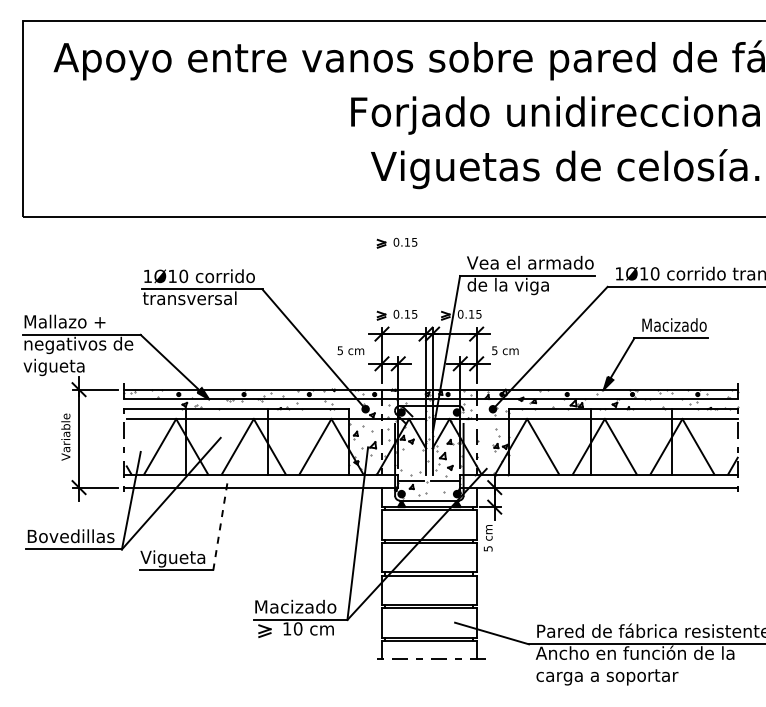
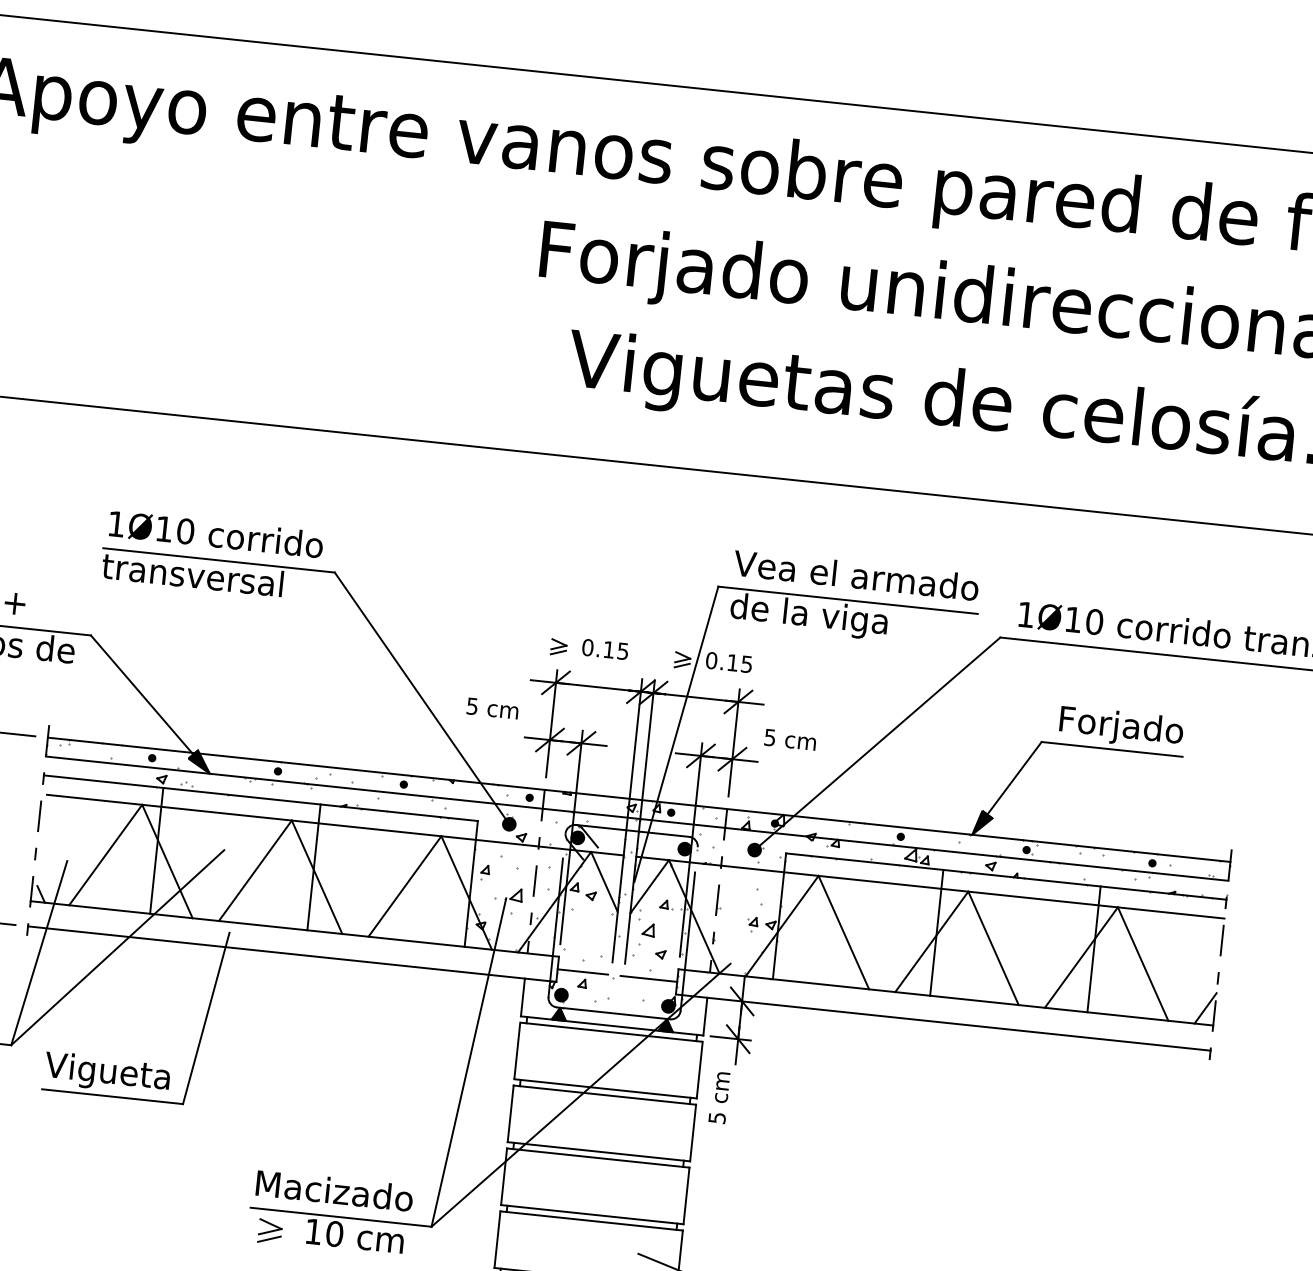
part: (396, 242) -> (602, 509), removed
text: (674, 326) -> (1121, 727), Macizado -> Forjado
line: (220, 525) -> (206, 1018), dashed -> solid

